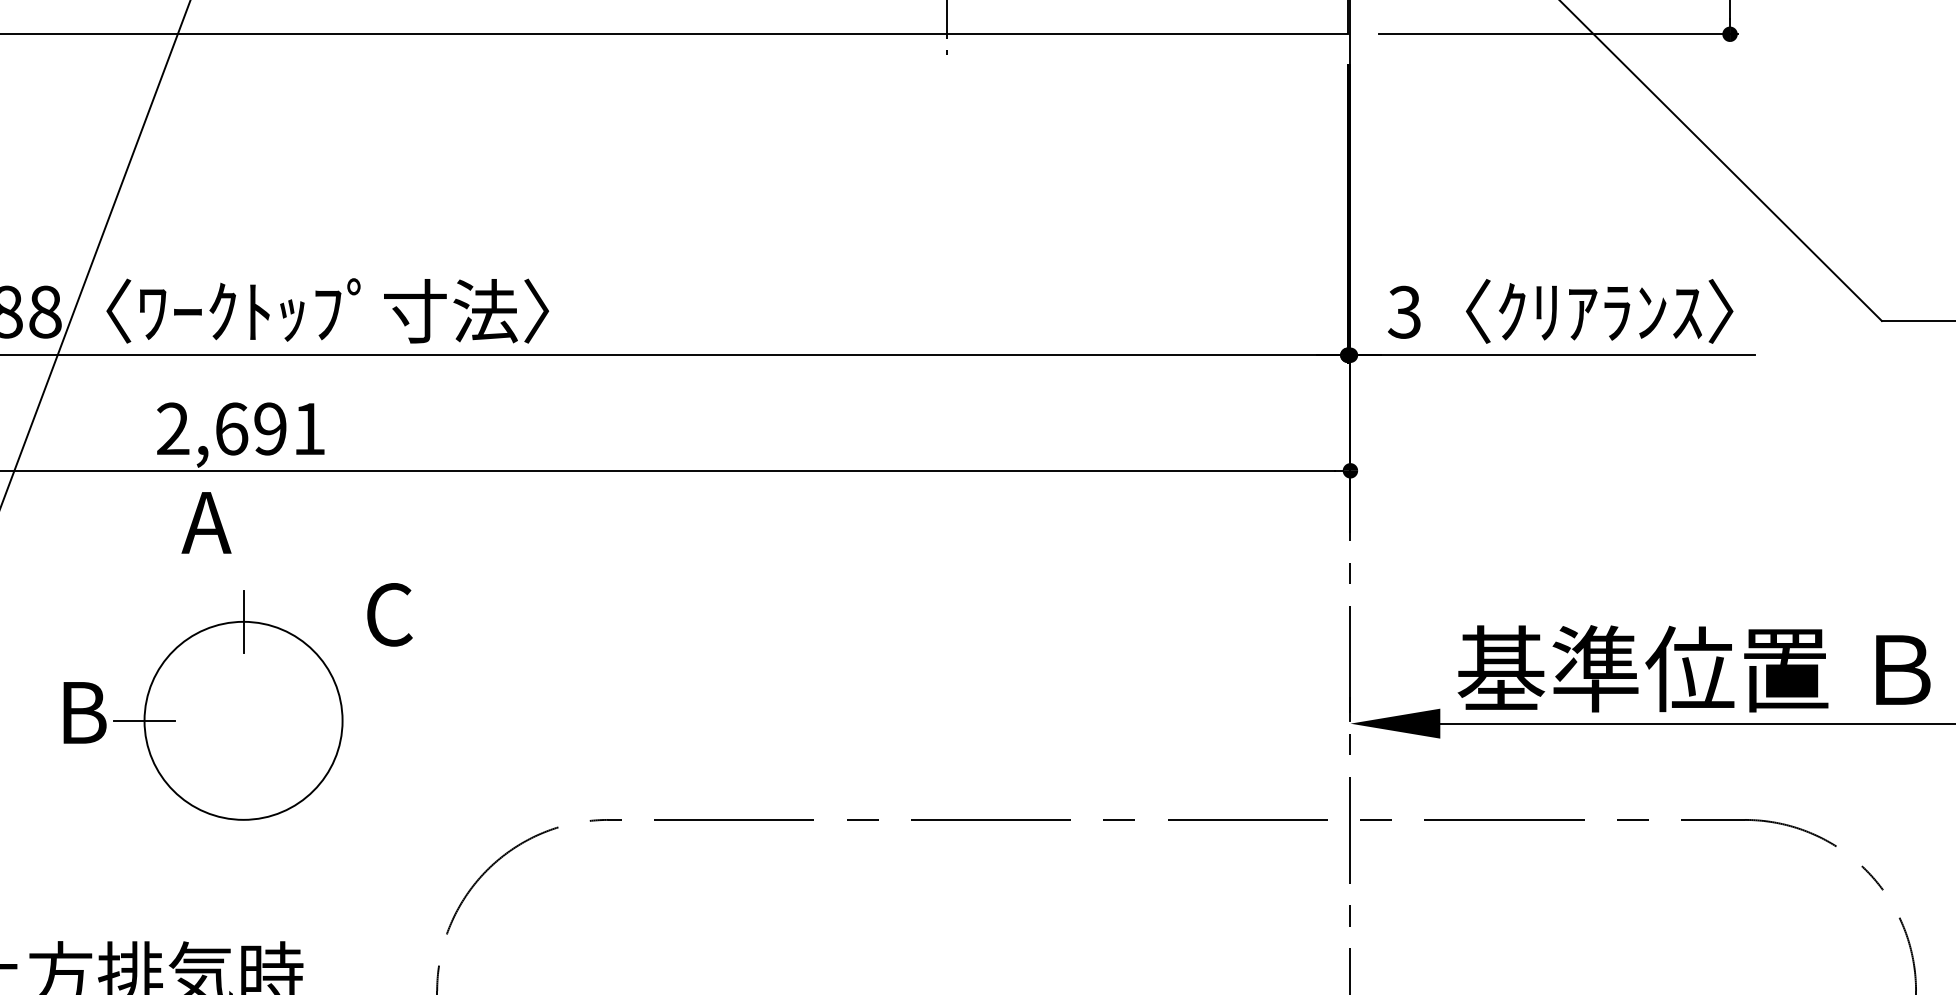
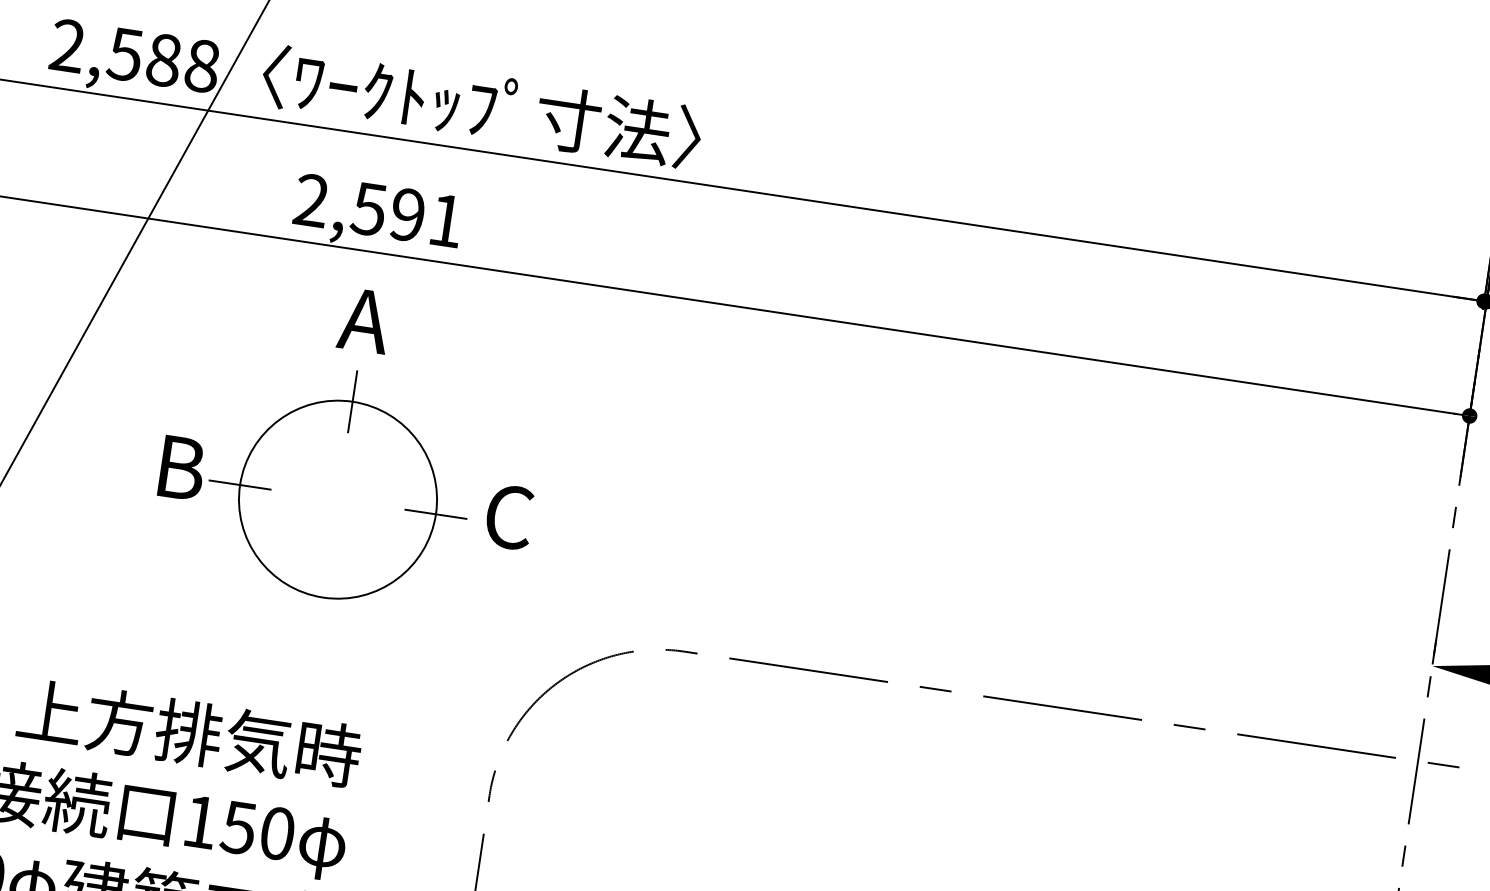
text: (231, 428) -> (369, 208), 2,691 -> 2,591
text: (206, 522) -> (364, 320), moved
text: (389, 614) -> (509, 516), moved
line: (342, 720) -> (435, 513), added

